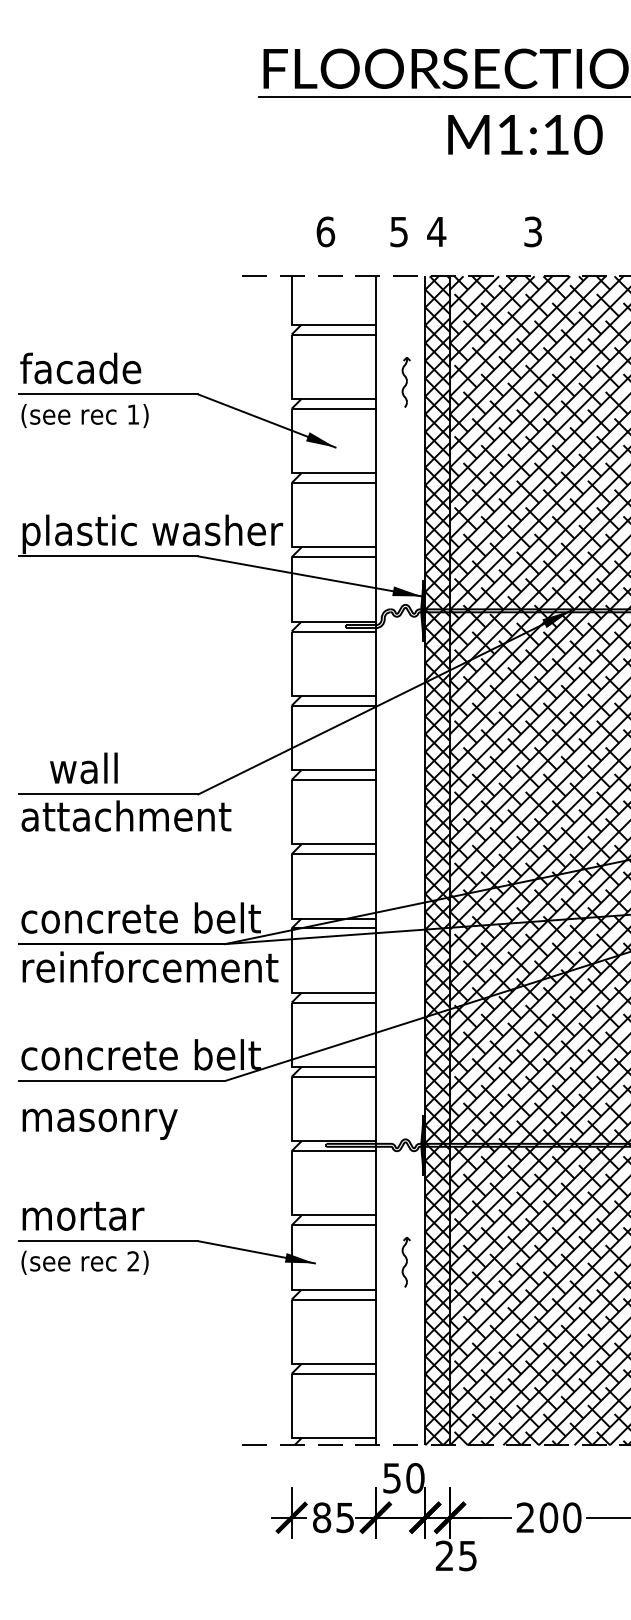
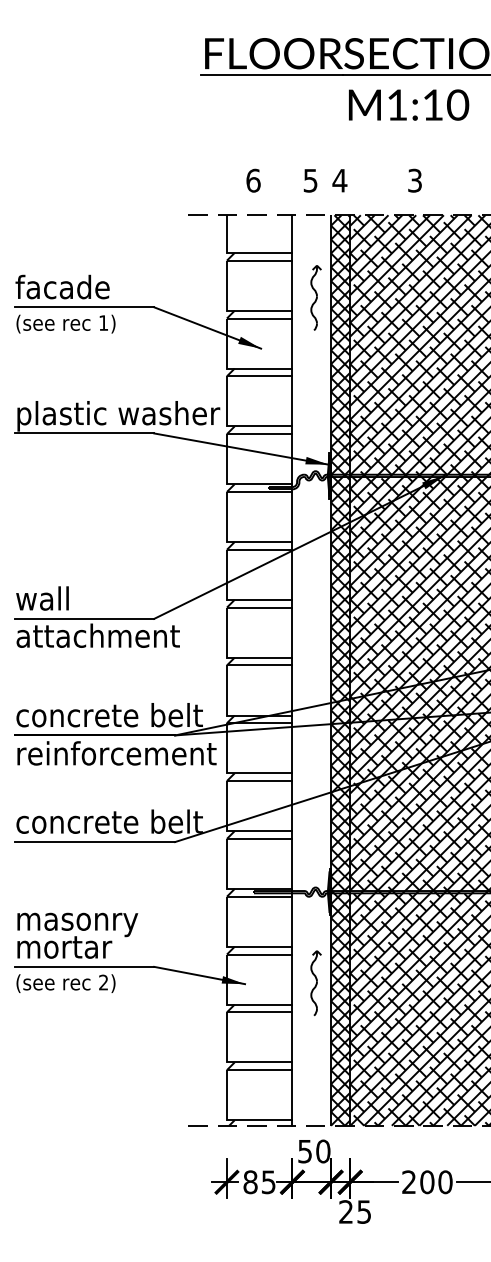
part: (406, 382) -> (316, 298), size x1.67
text: (83, 767) -> (42, 597), moved
text: (99, 1123) -> (77, 924), moved
part: (406, 1262) -> (316, 983), size x1.67

